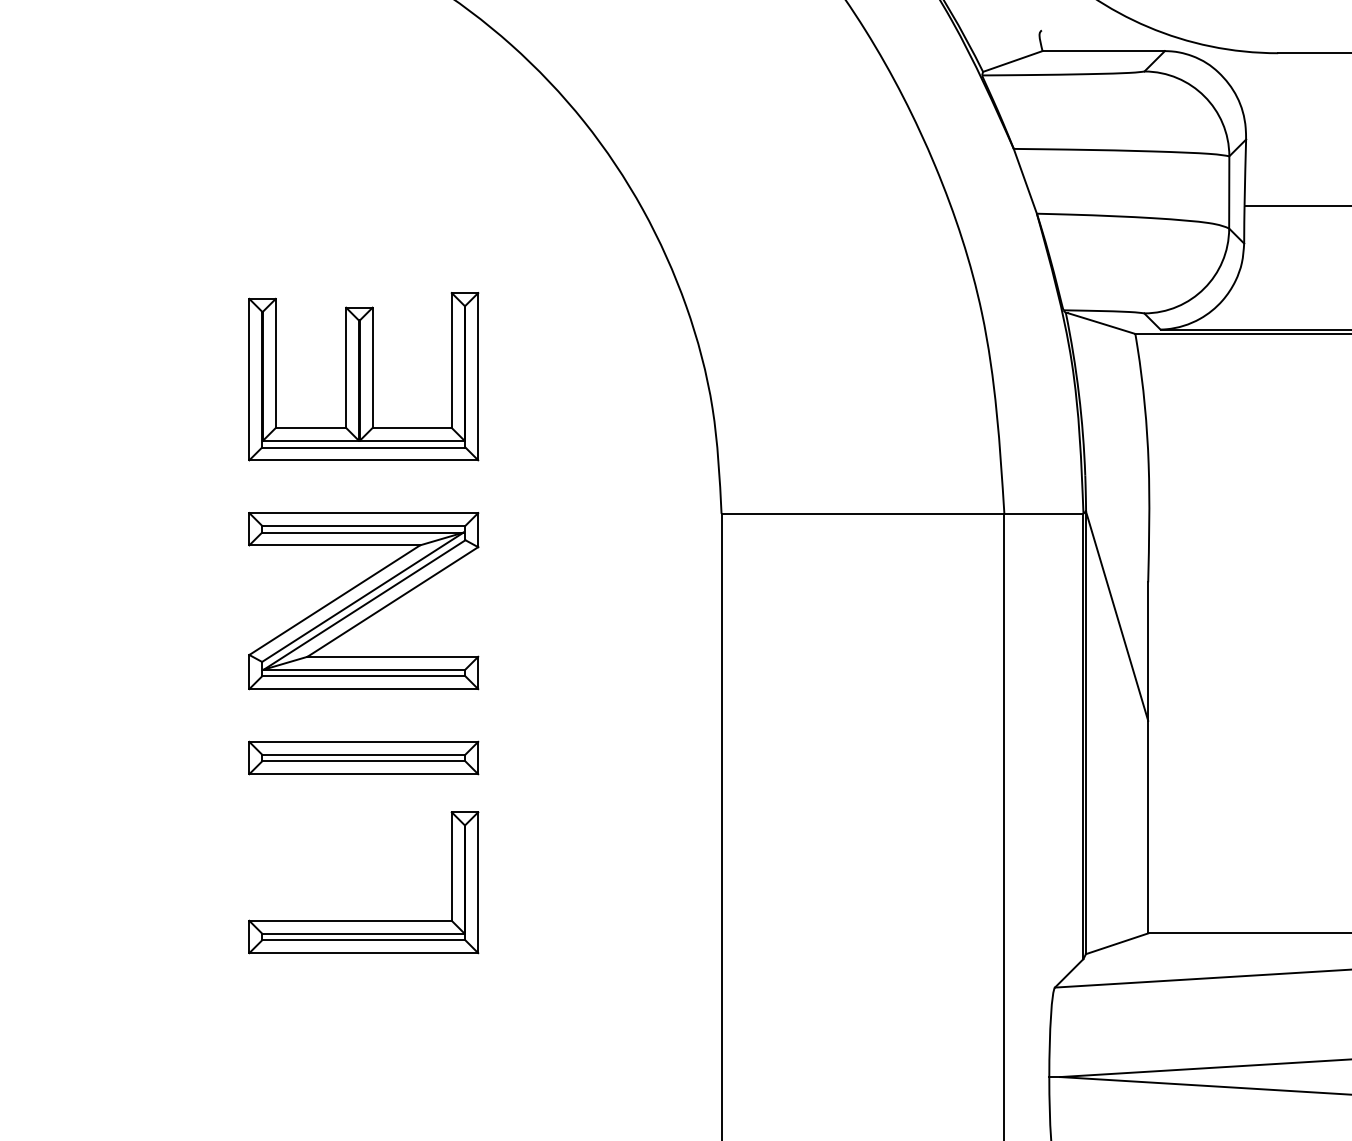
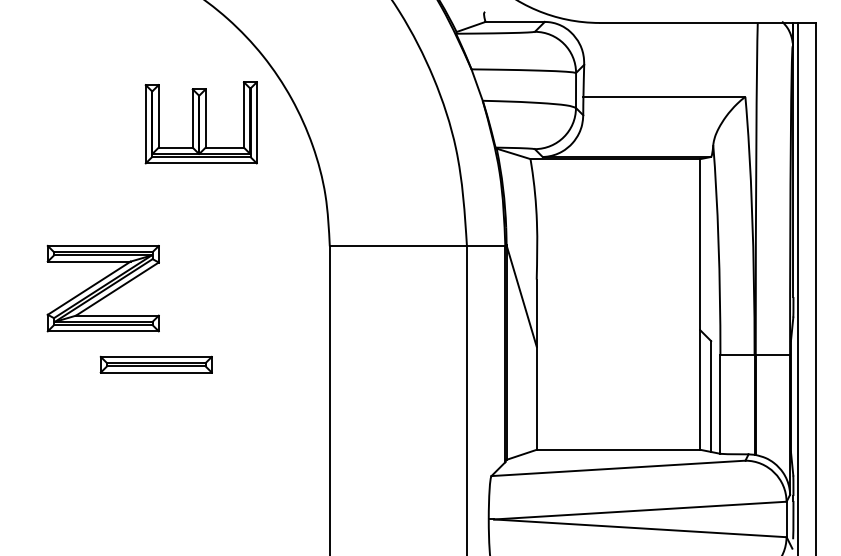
part: (362, 376) -> (200, 122), moved
part: (362, 600) -> (102, 288), moved
part: (362, 920) -> (155, 443), removed

